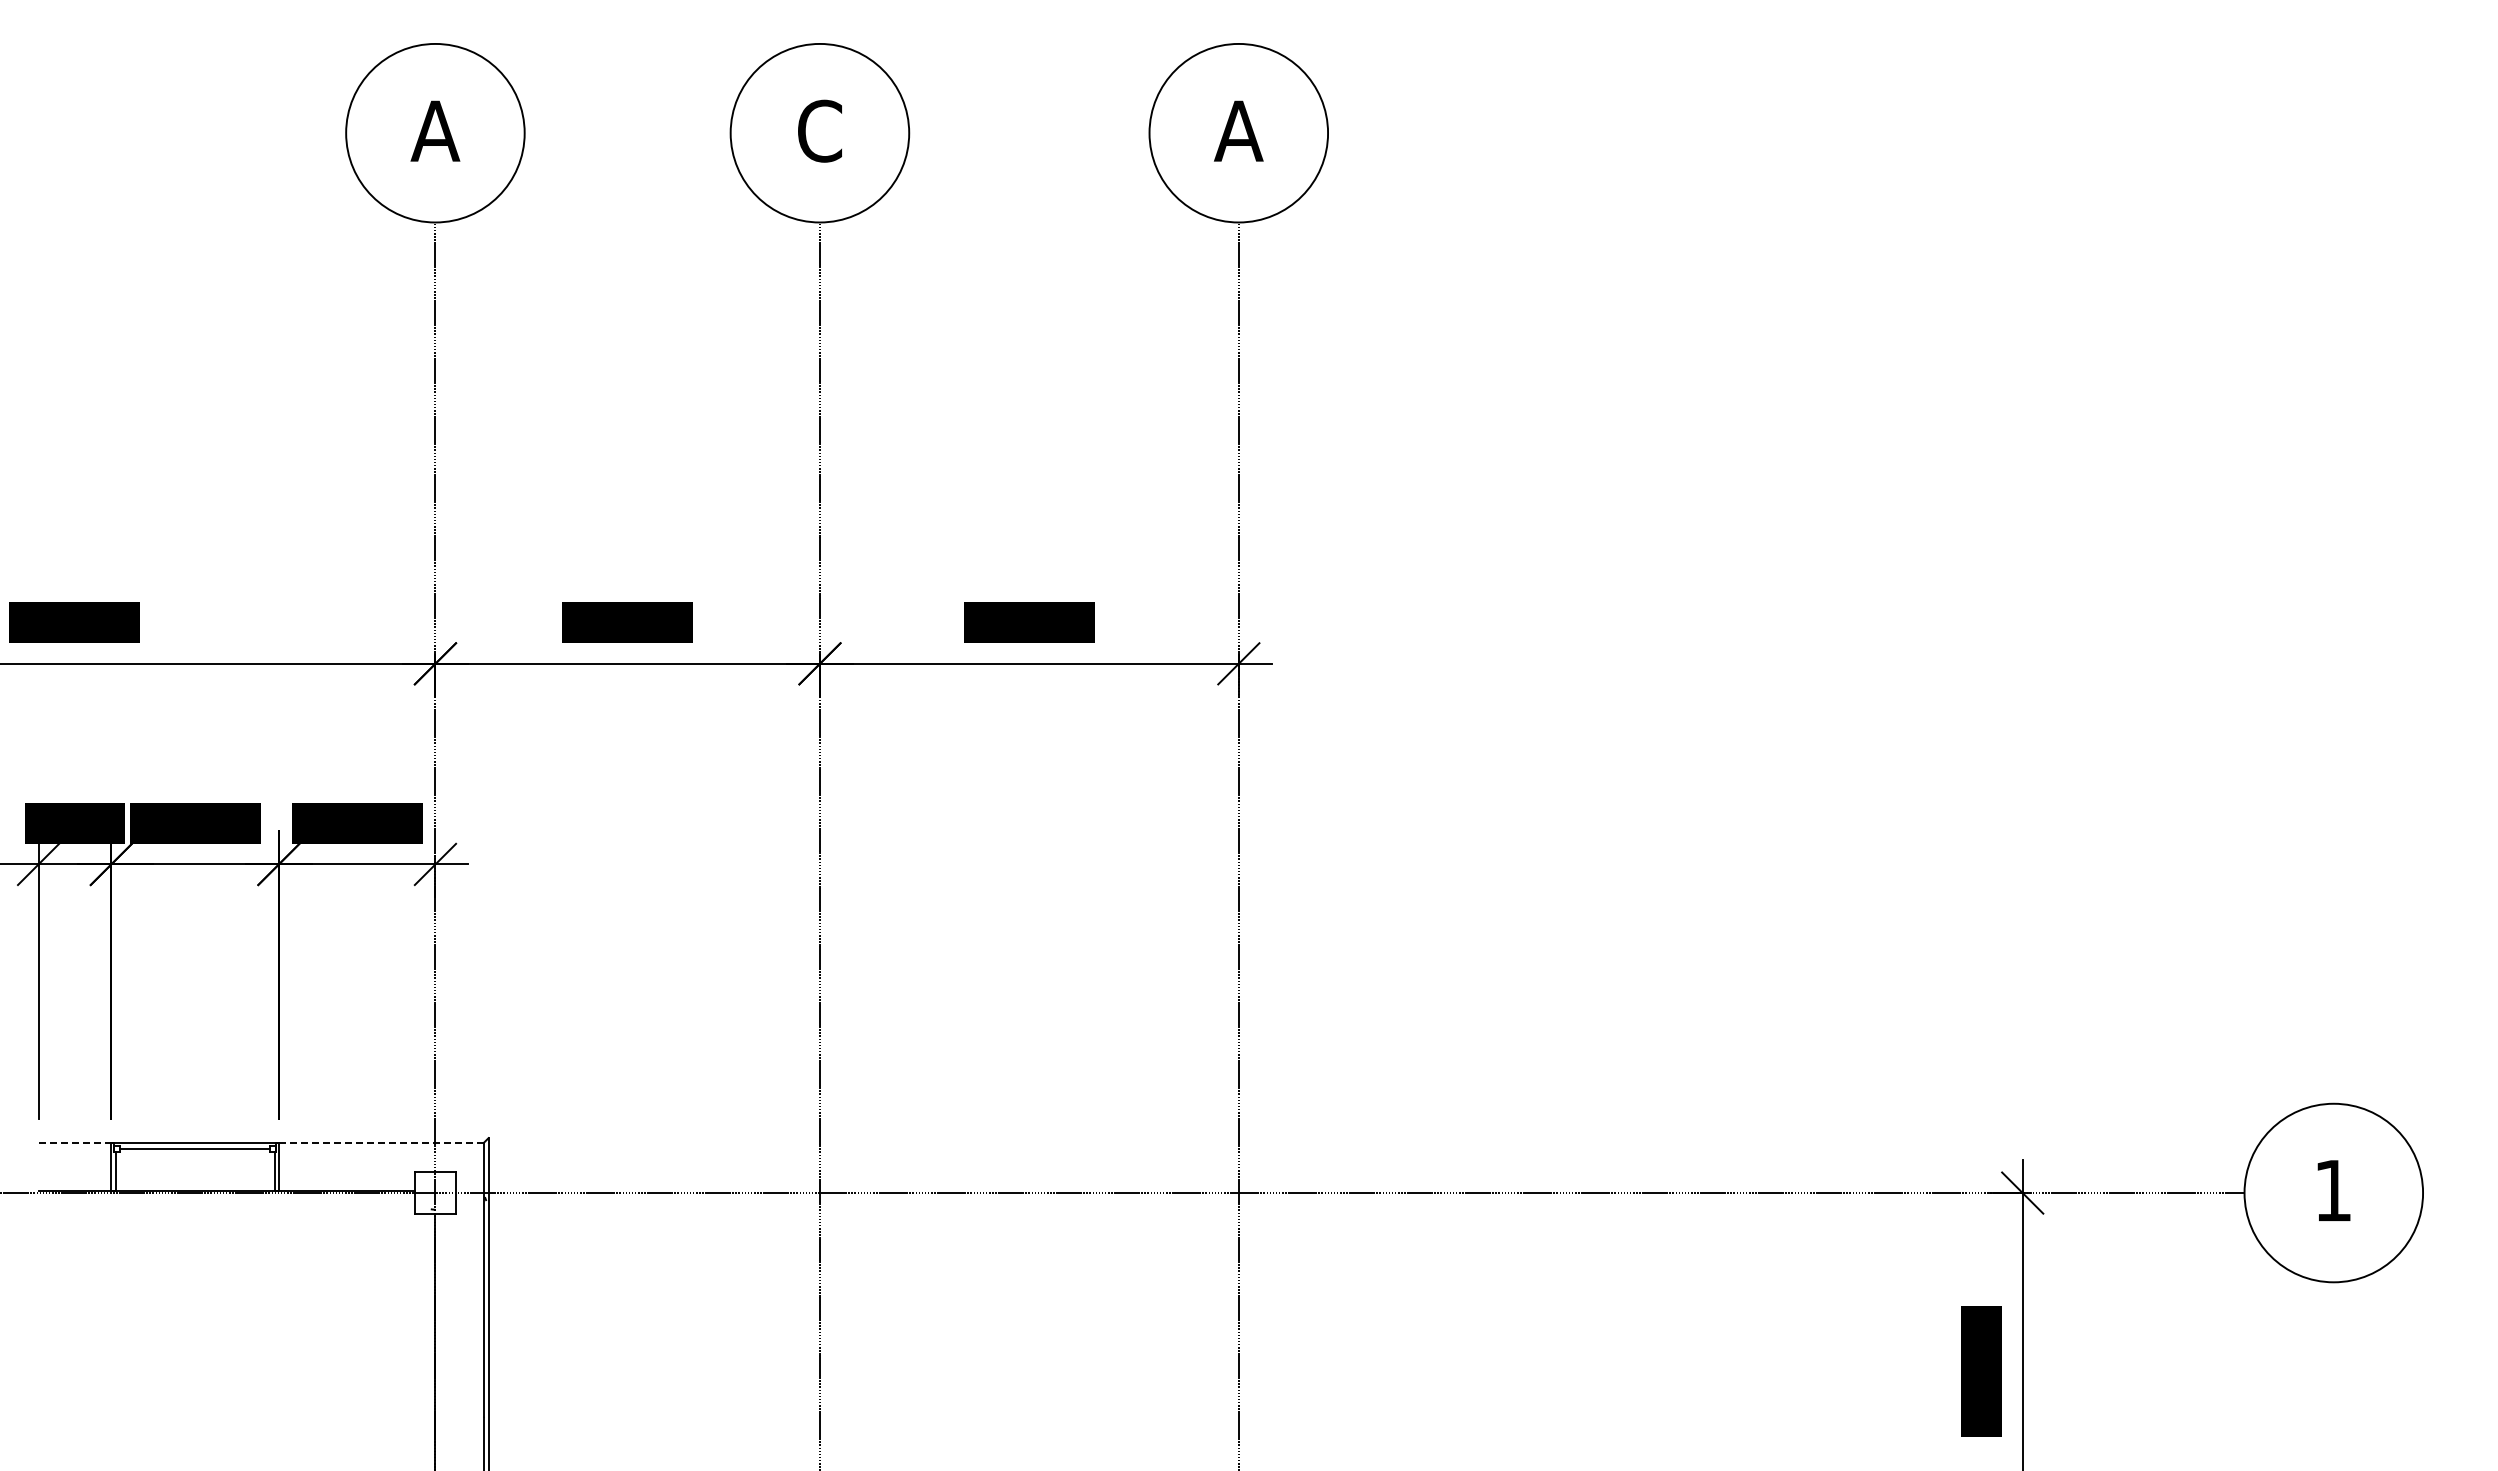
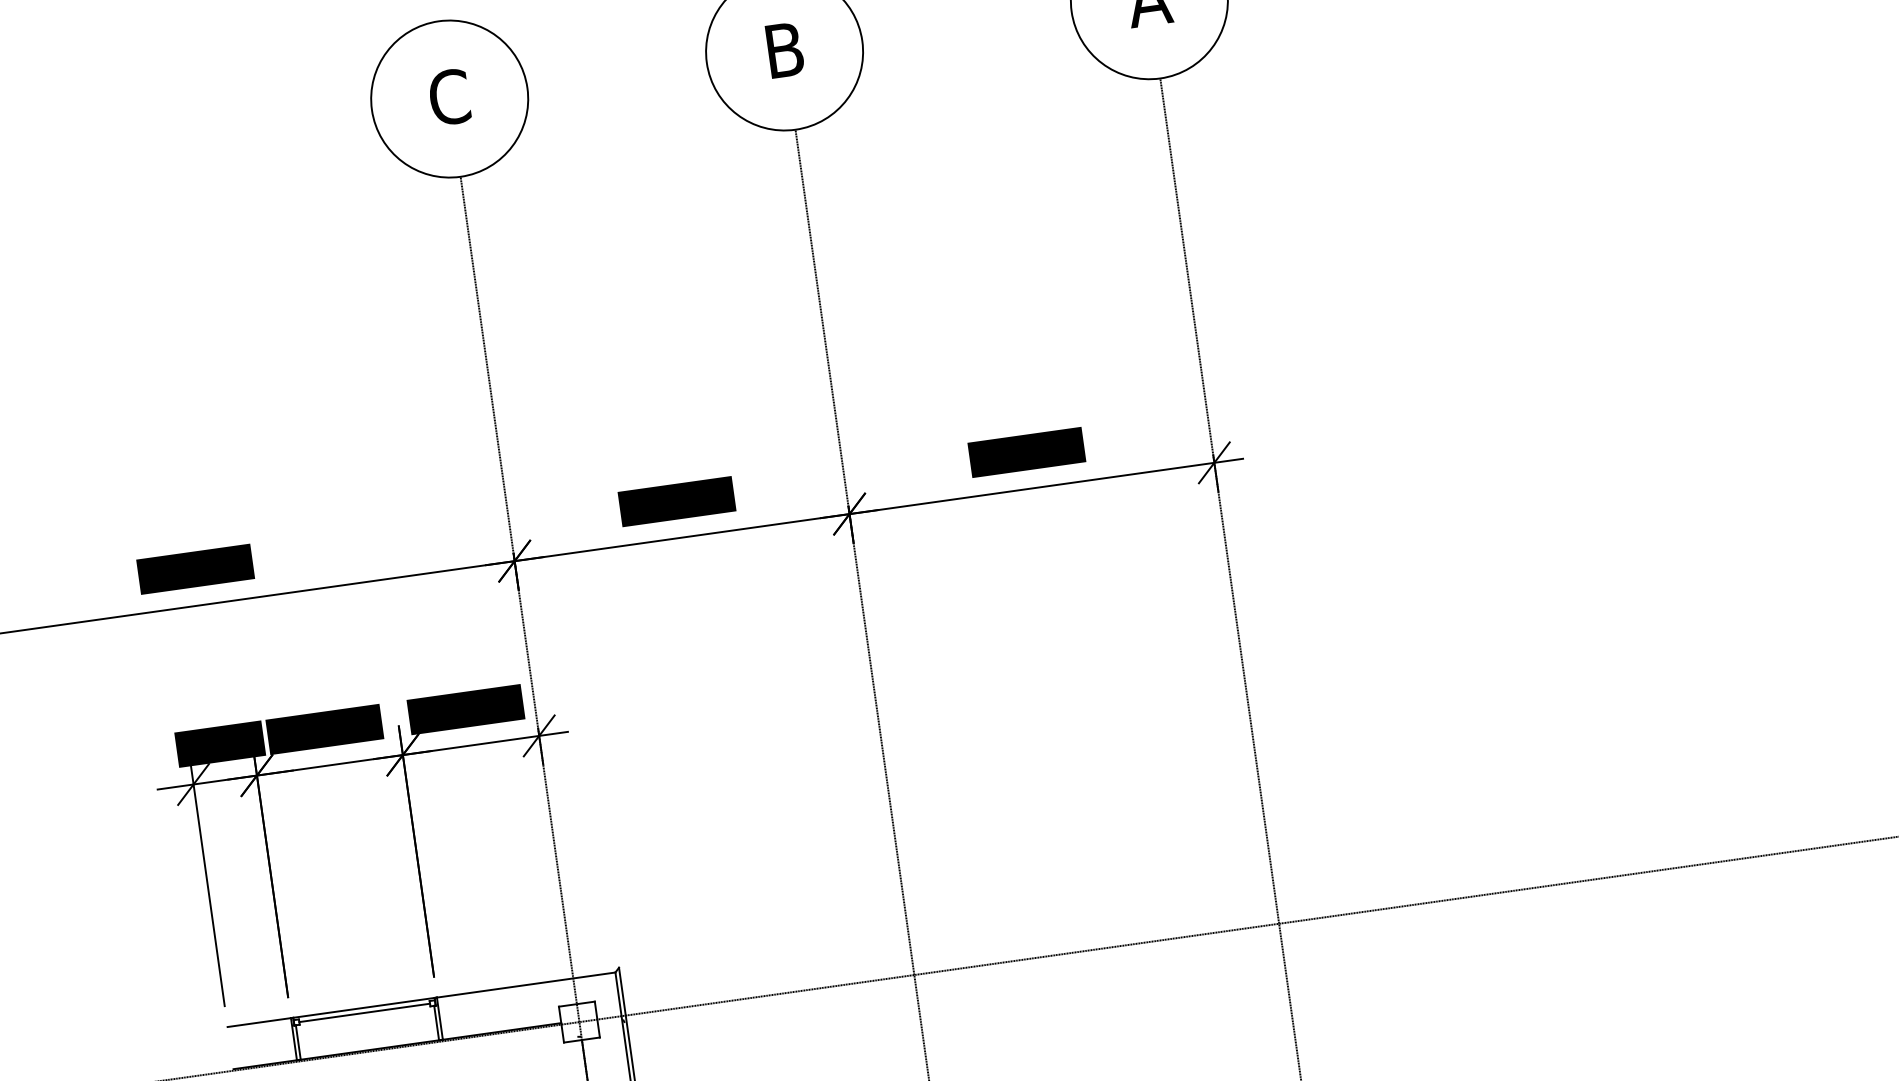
text: (435, 130) -> (449, 96), A -> C
text: (819, 130) -> (783, 49), C -> B
line: (75, 1142) -> (259, 1022), dashed -> solid
line: (381, 1142) -> (526, 984), dashed -> solid

